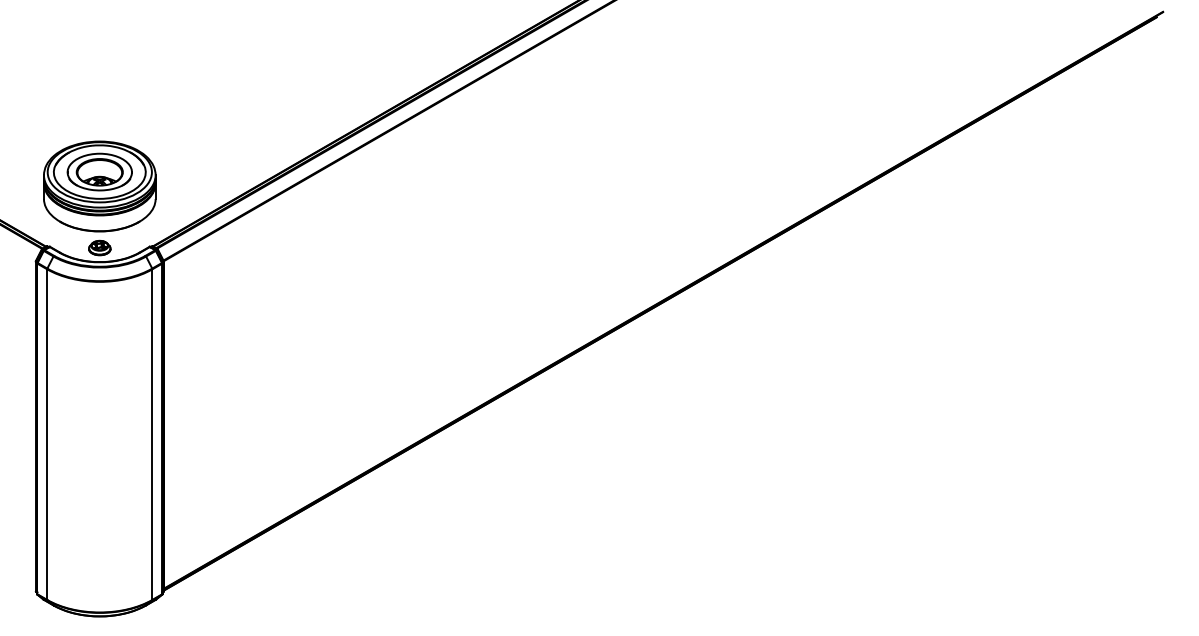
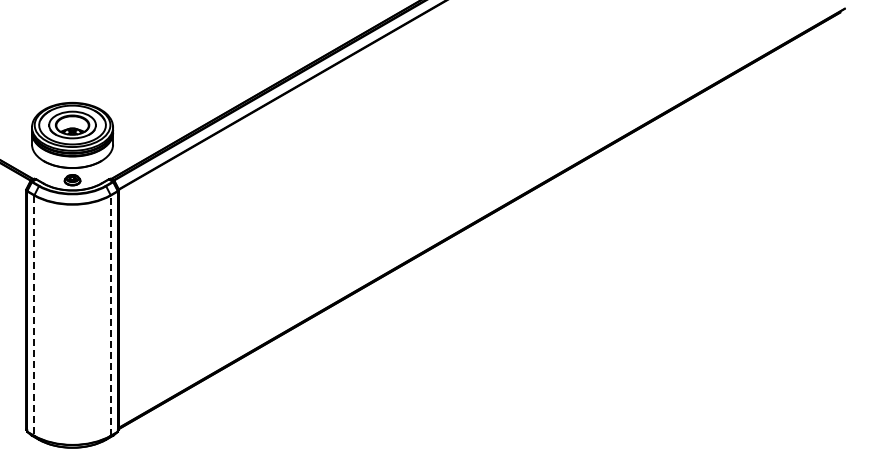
line: (152, 434) -> (110, 315), solid -> dashed
line: (47, 435) -> (34, 316), solid -> dashed

